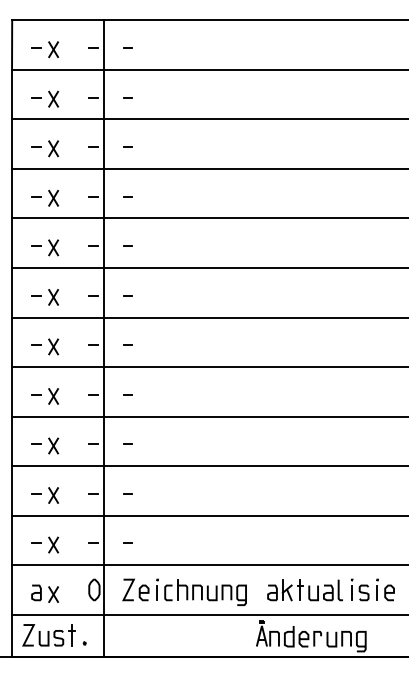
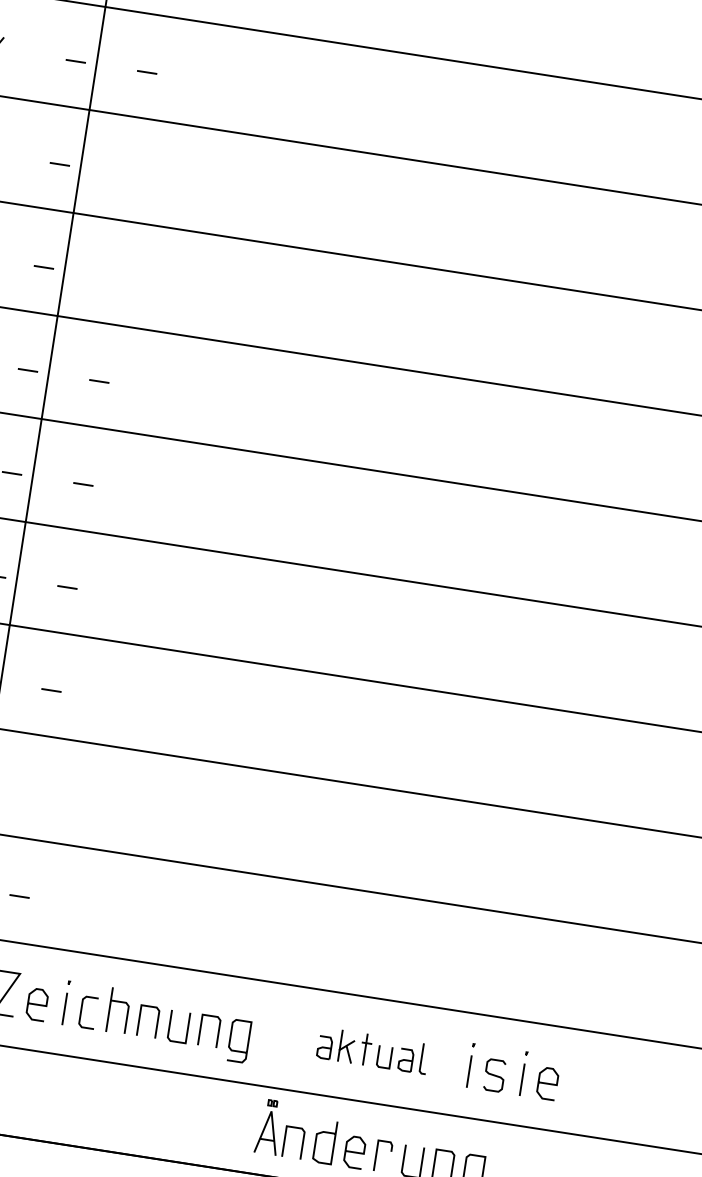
line: (127, 196) -> (130, 175), removed
line: (127, 245) -> (114, 276), removed
line: (127, 493) -> (34, 792), removed
part: (304, 590) -> (371, 1051), size x0.7

